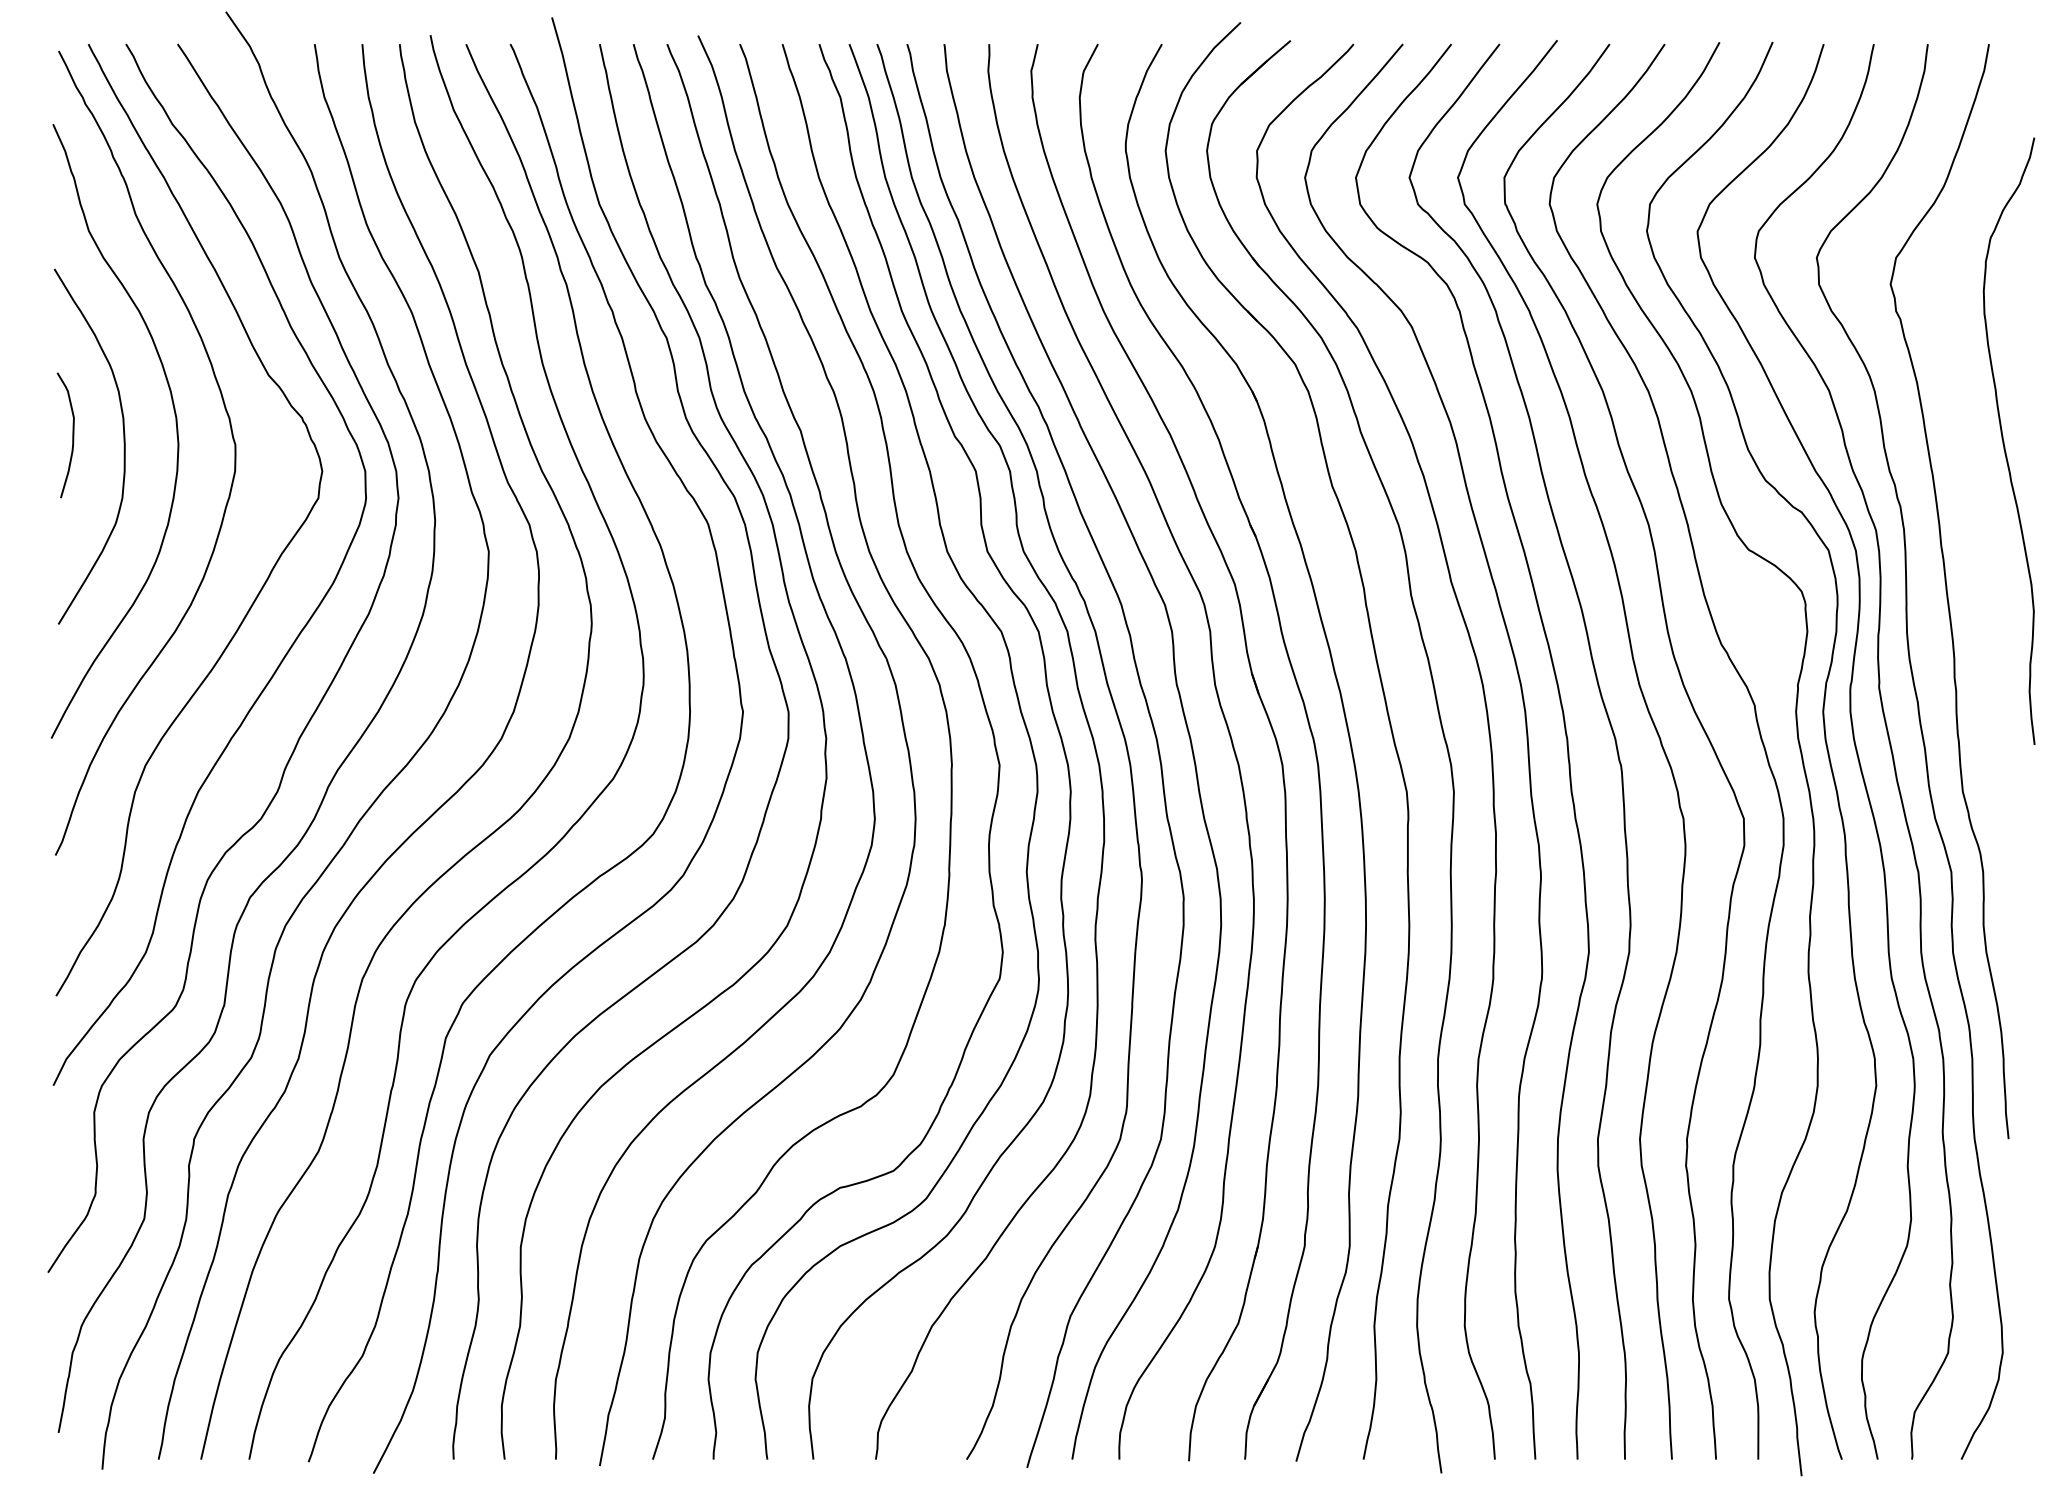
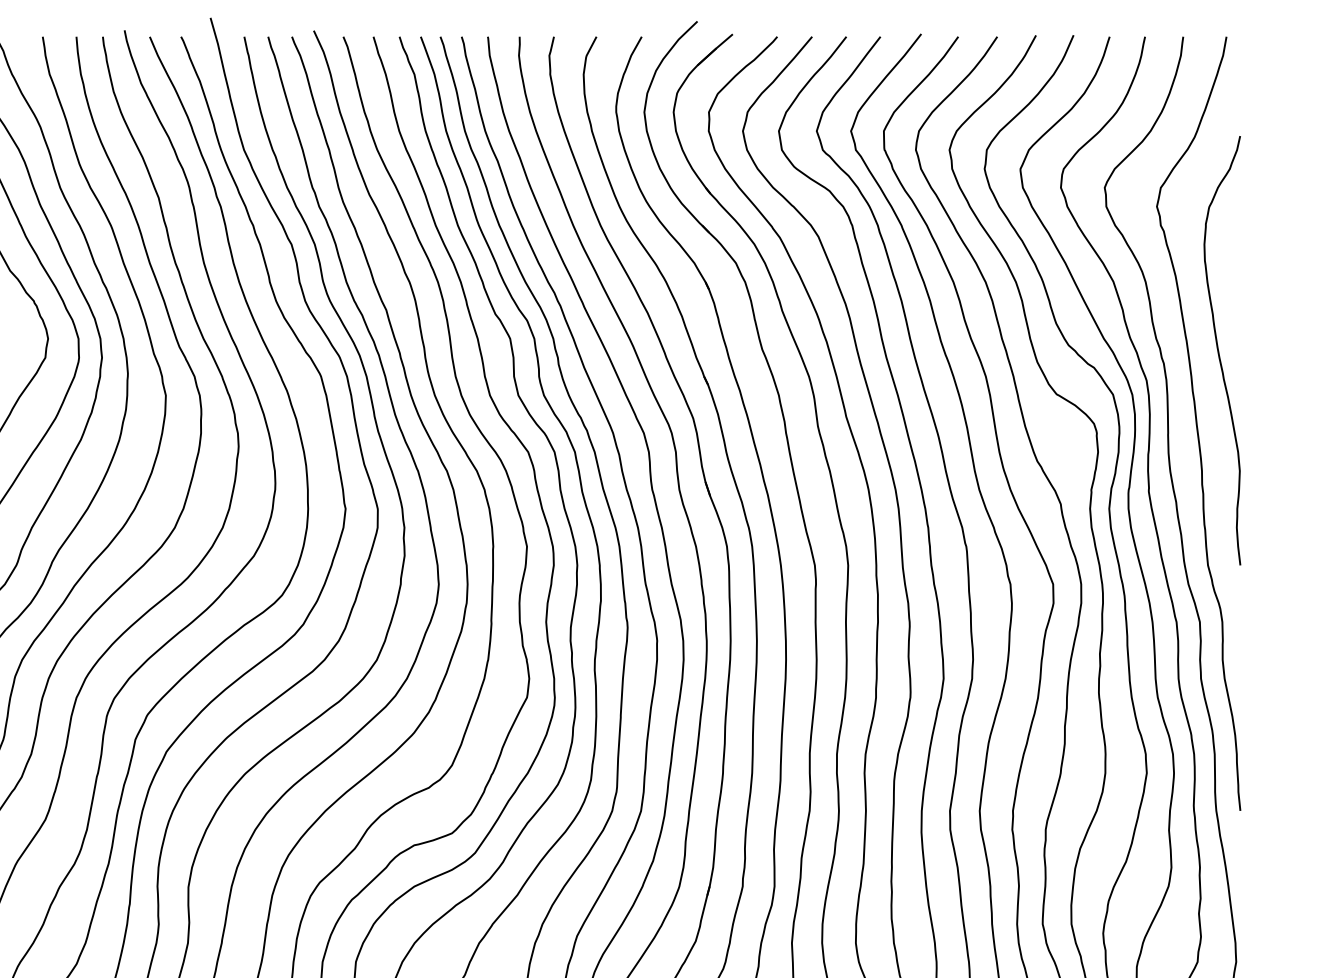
curve: (2004, 441) -> (1219, 350), moved

